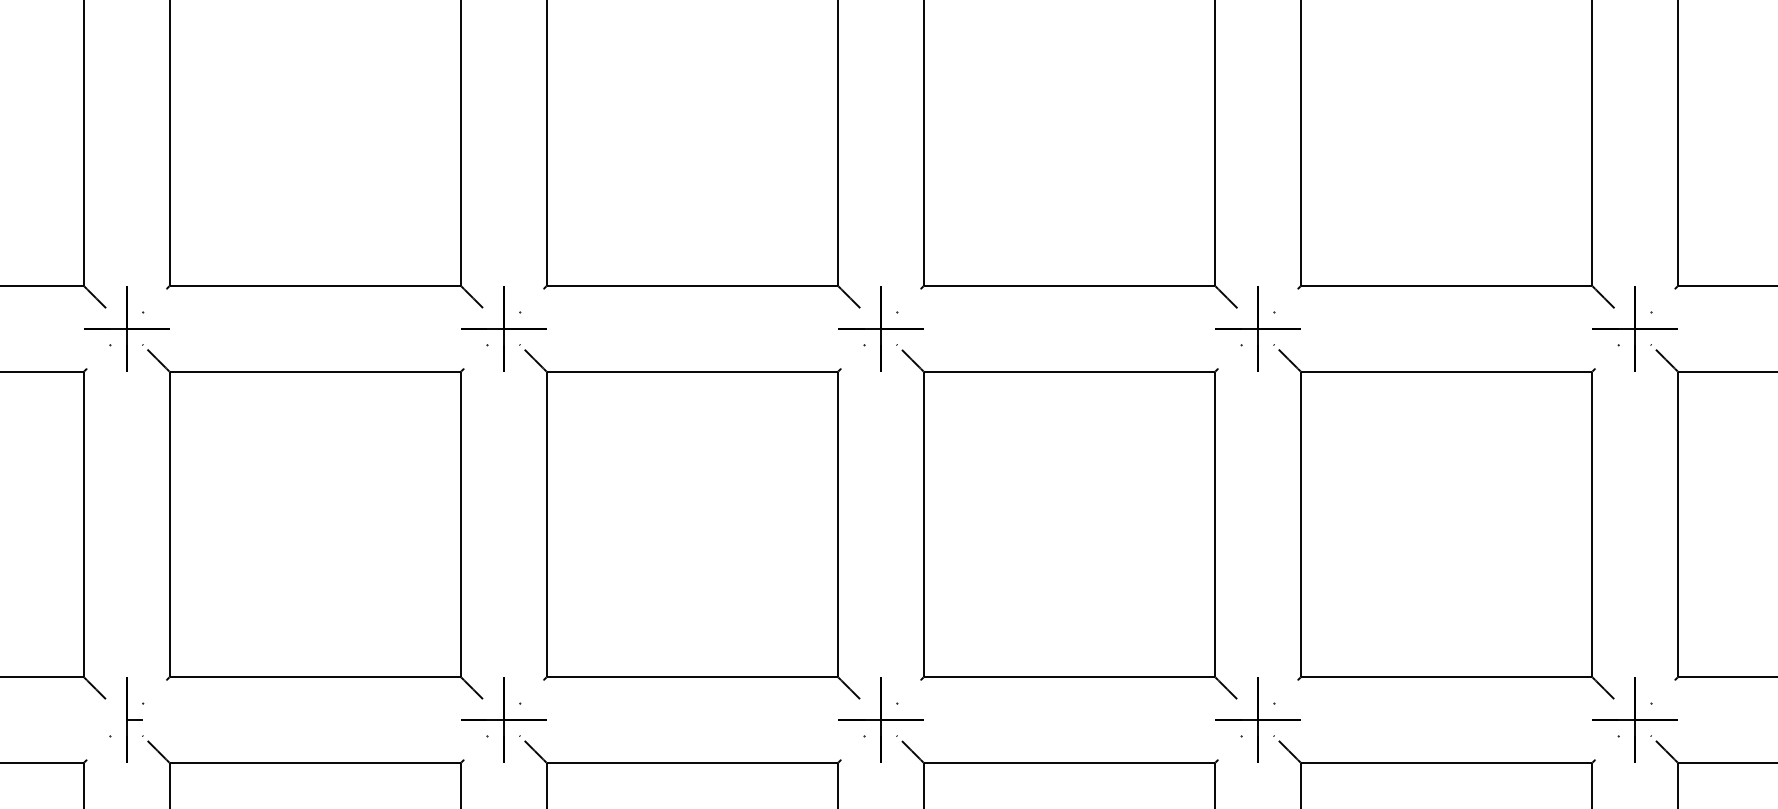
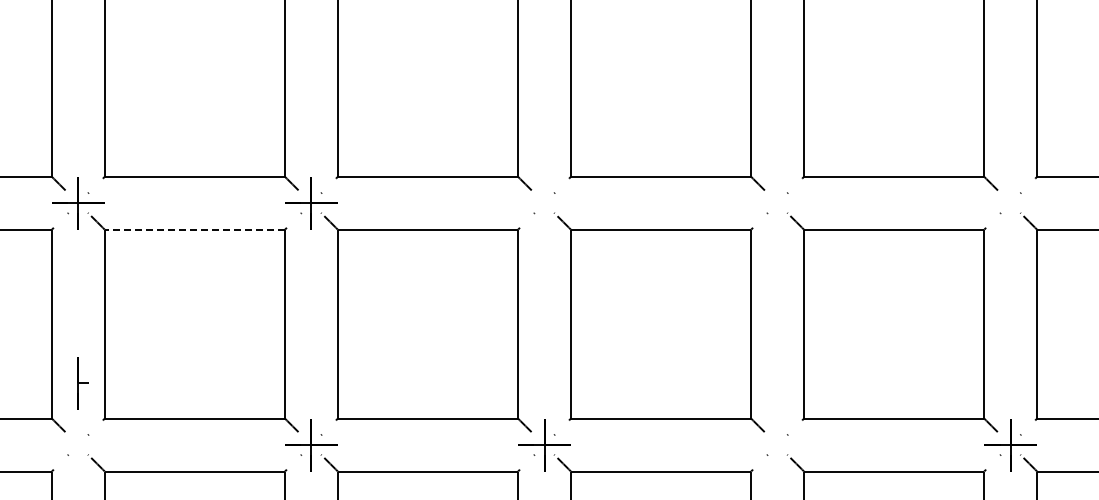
part: (880, 329) -> (544, 203), removed
part: (1257, 329) -> (777, 203), removed
part: (1634, 329) -> (1010, 203), removed
line: (314, 371) -> (194, 229), solid -> dashed
part: (133, 720) -> (82, 383), moved
part: (1257, 720) -> (777, 445), removed

